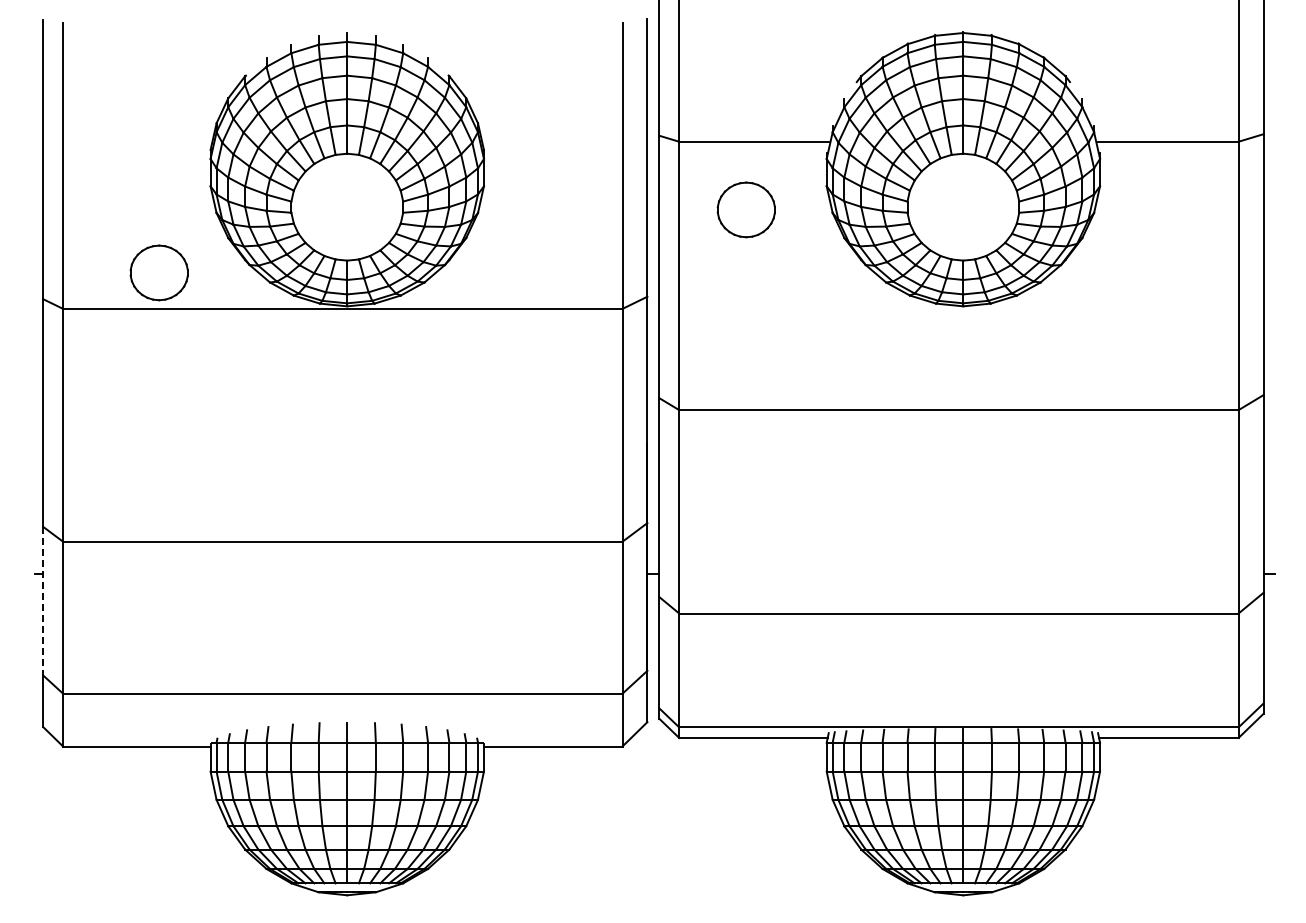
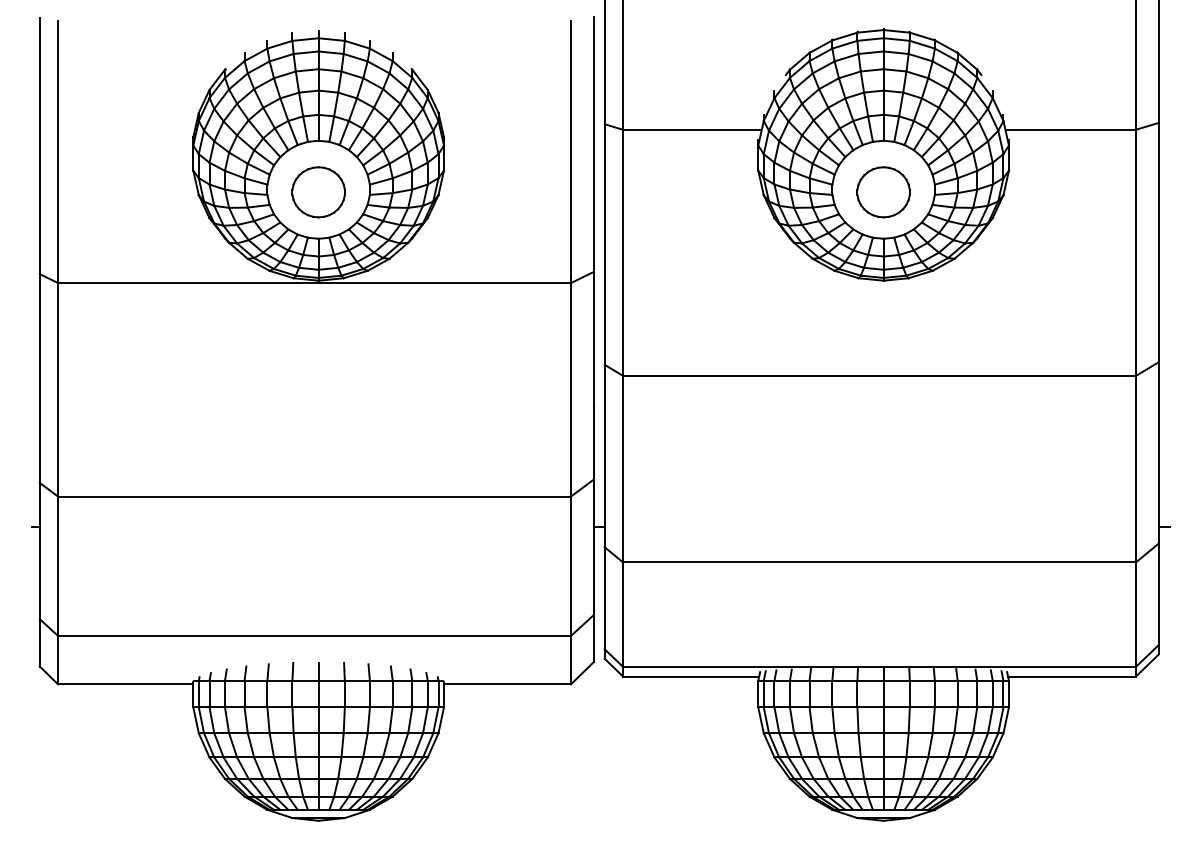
part: (745, 209) -> (882, 191), moved
part: (158, 272) -> (317, 191), moved
line: (43, 601) -> (40, 551), dashed -> solid

